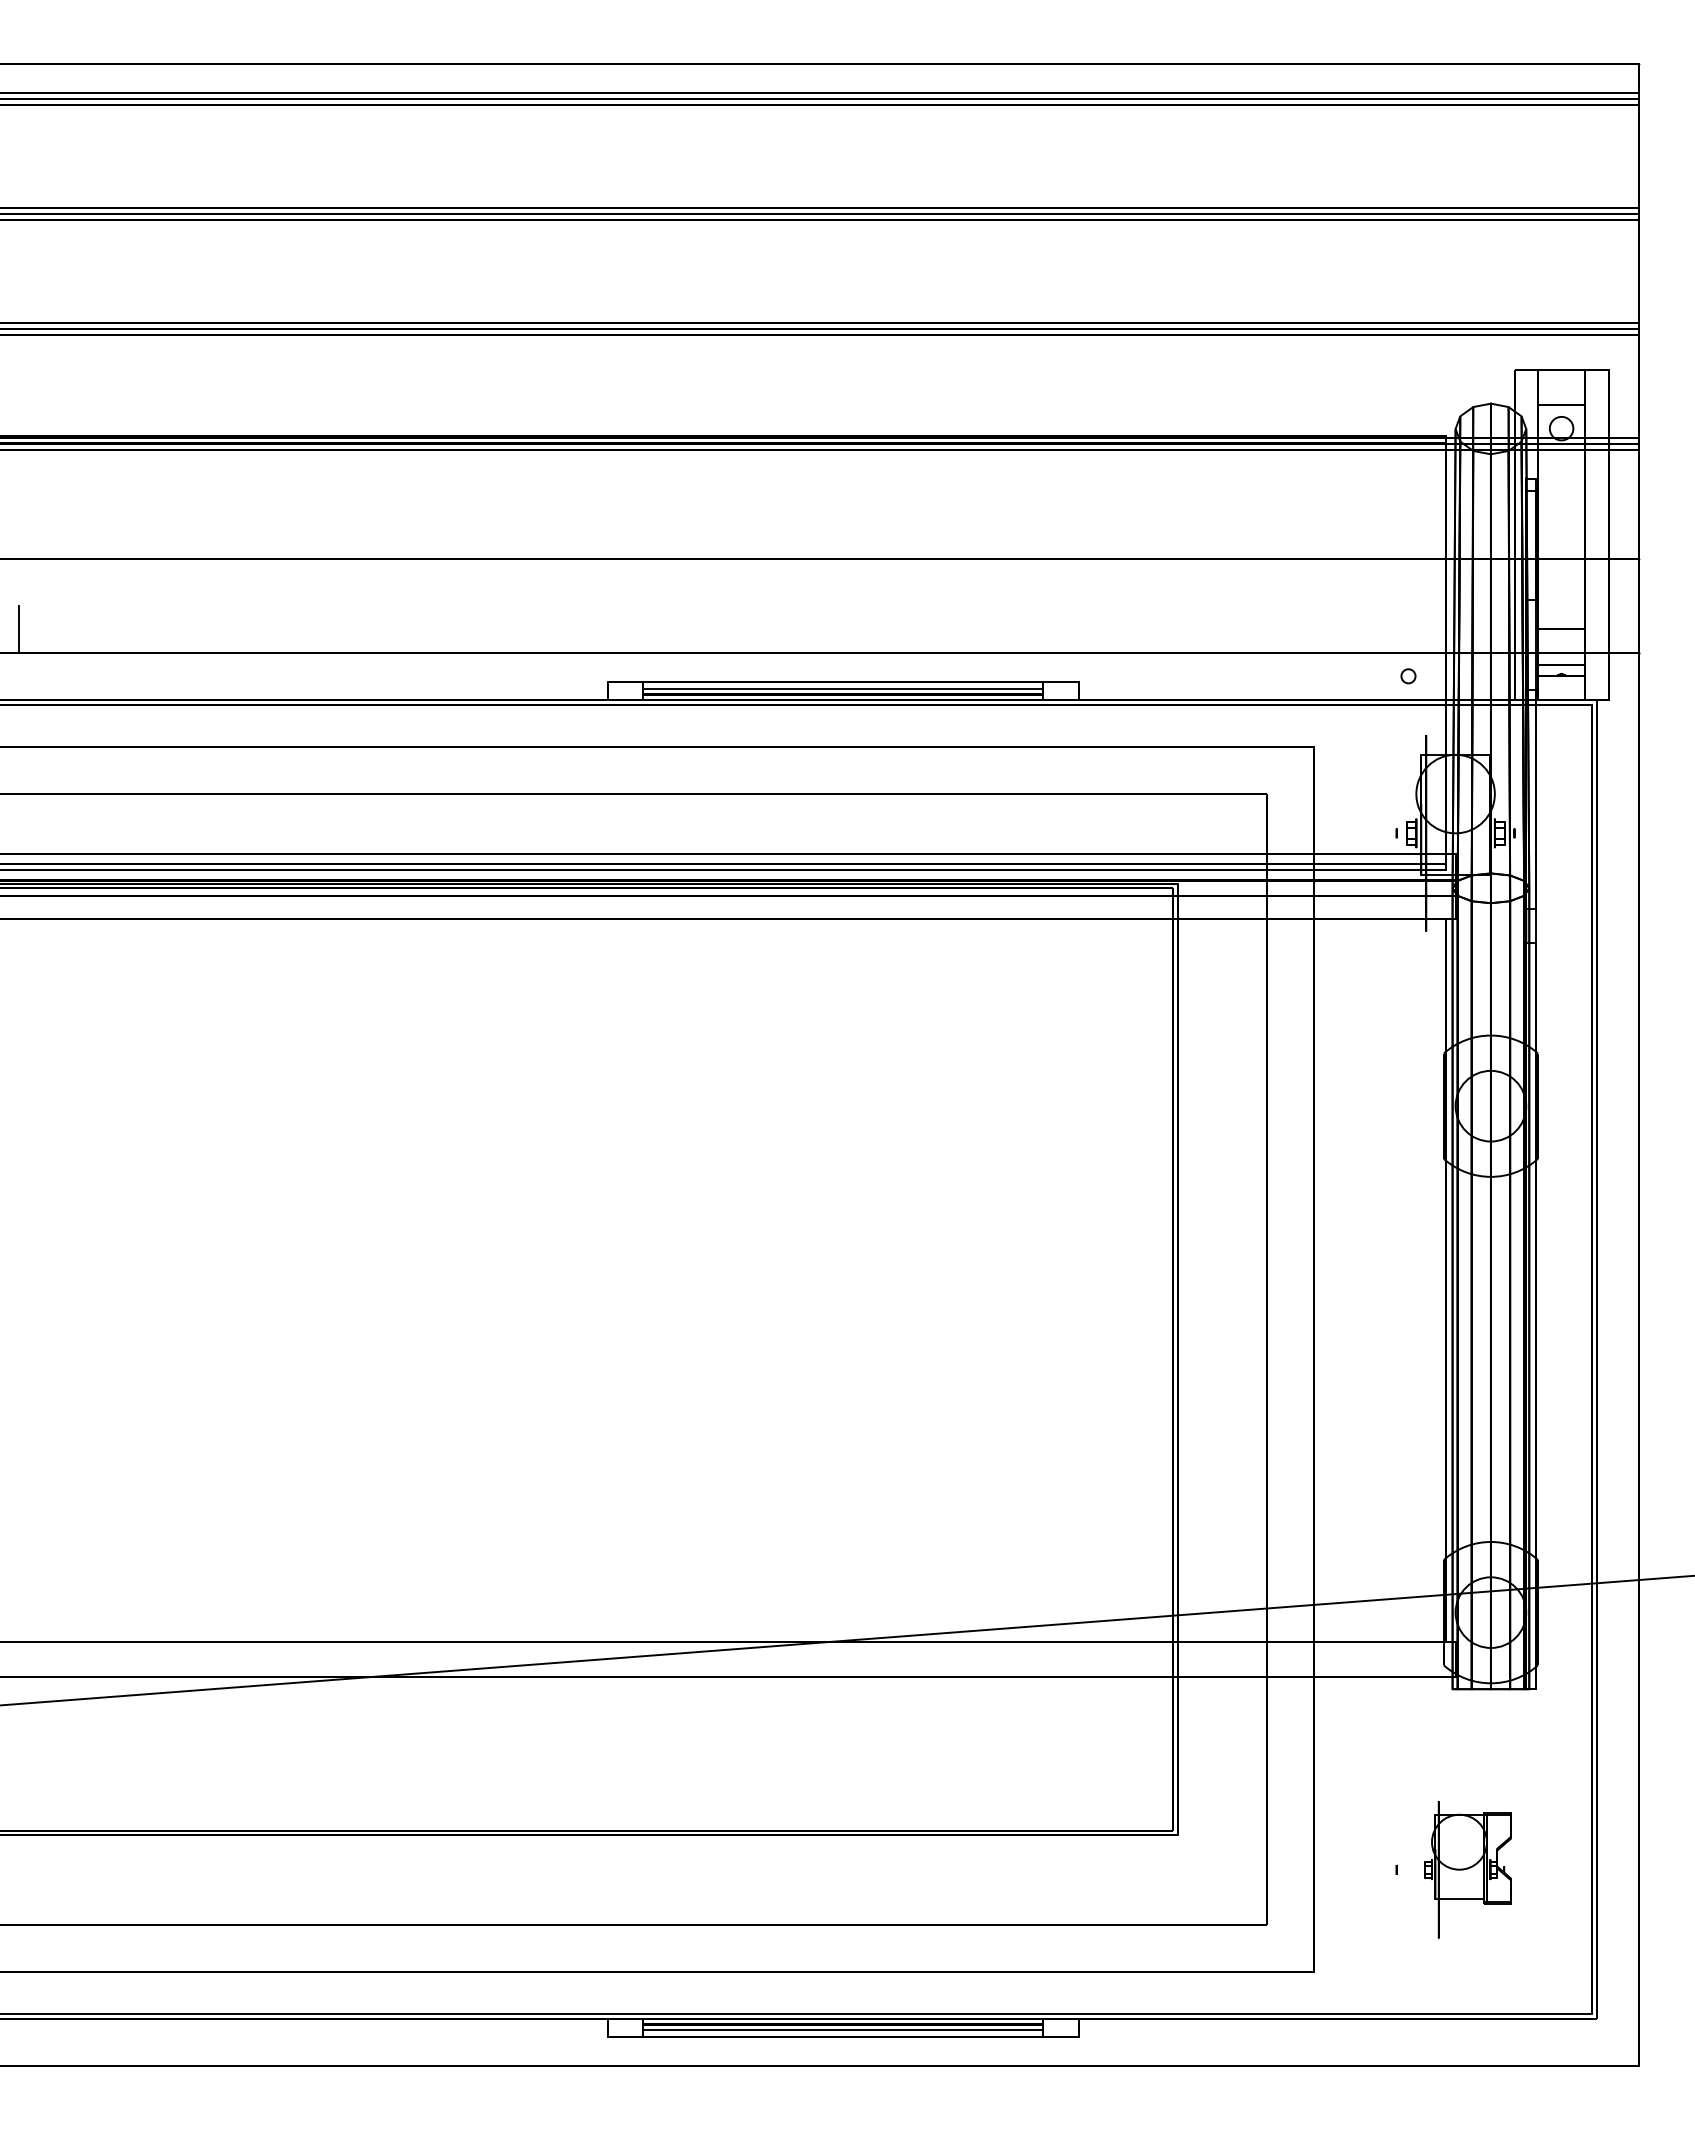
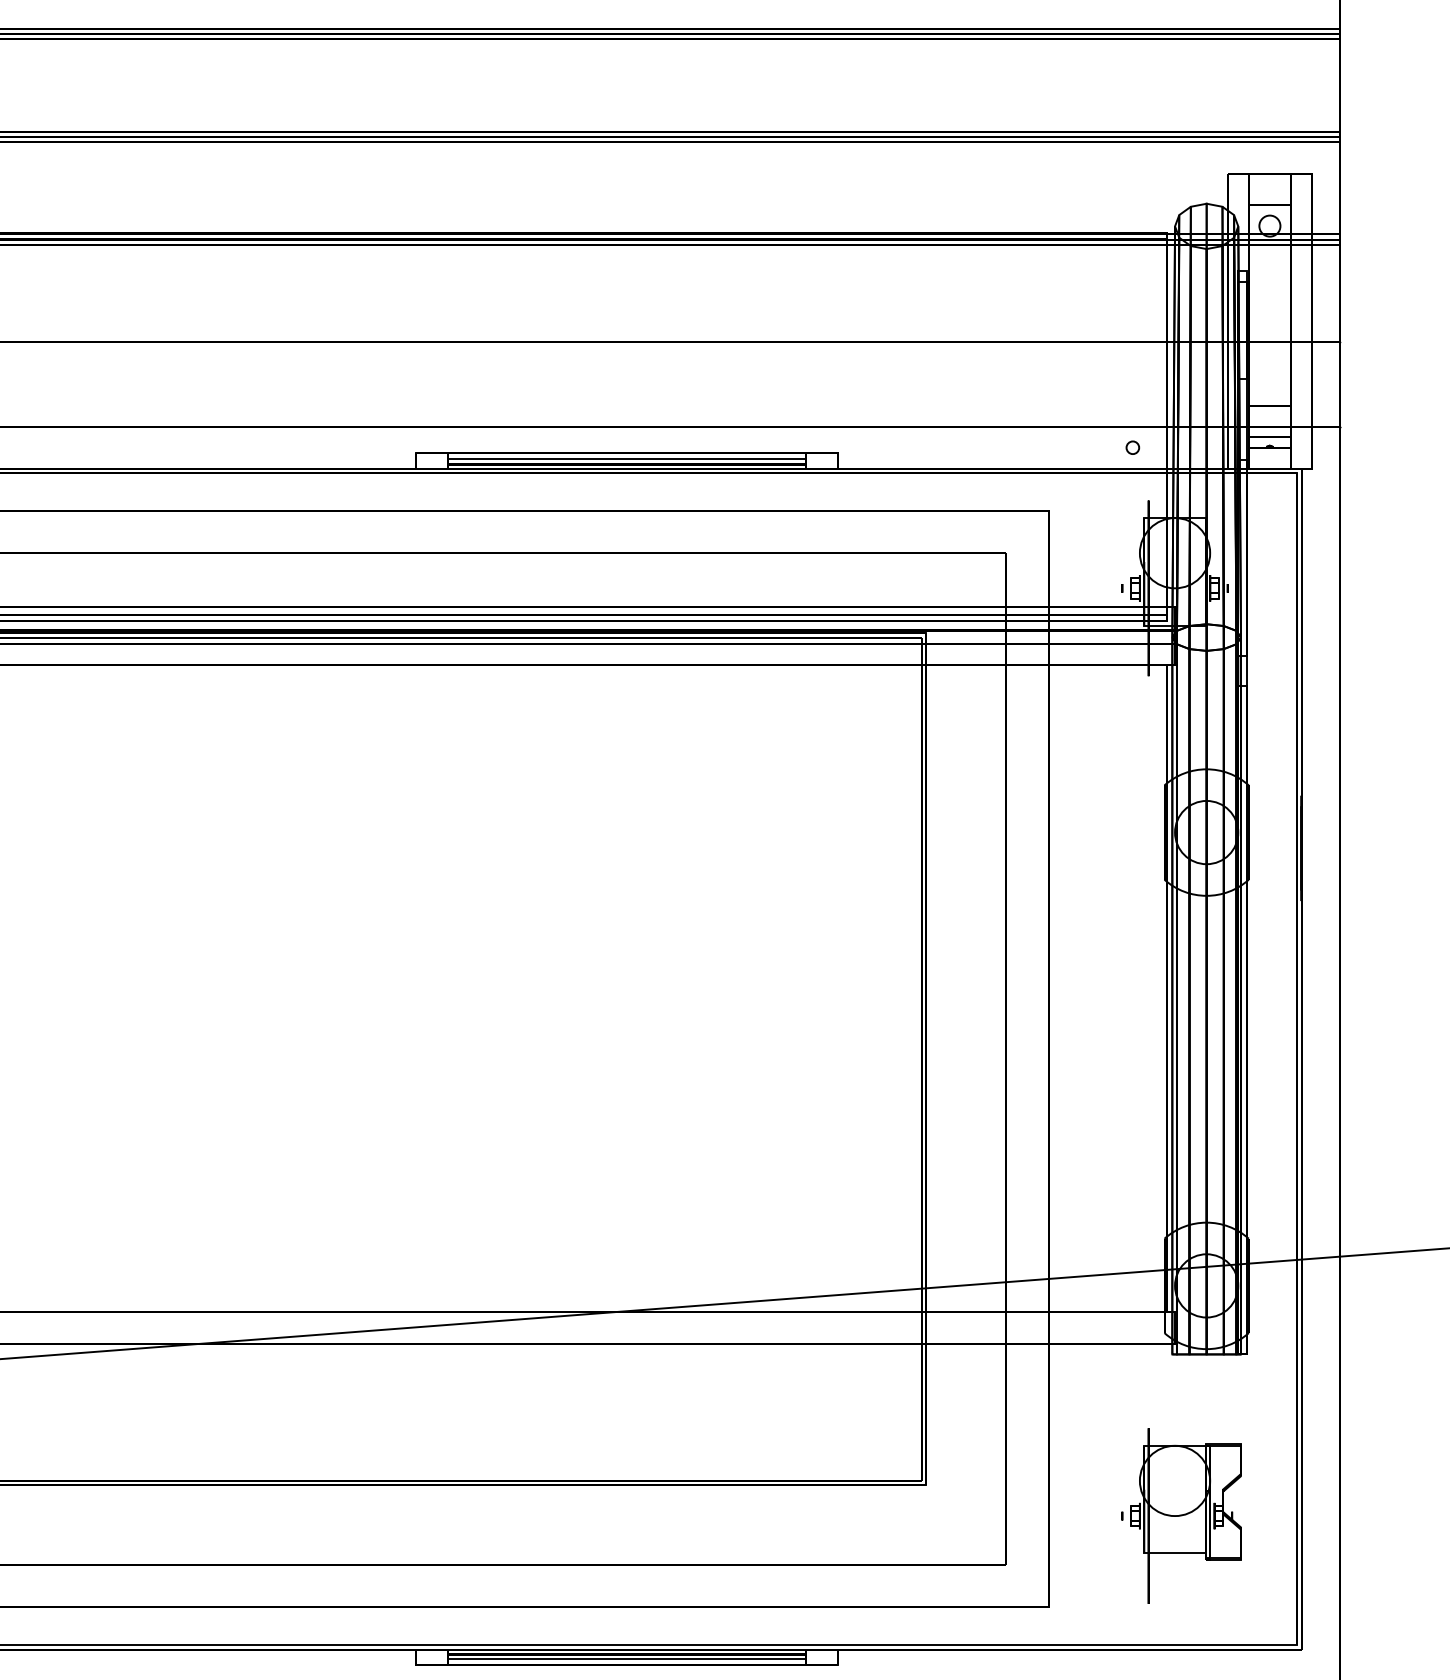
part: (1468, 1869) -> (1186, 1515), size x1.43

